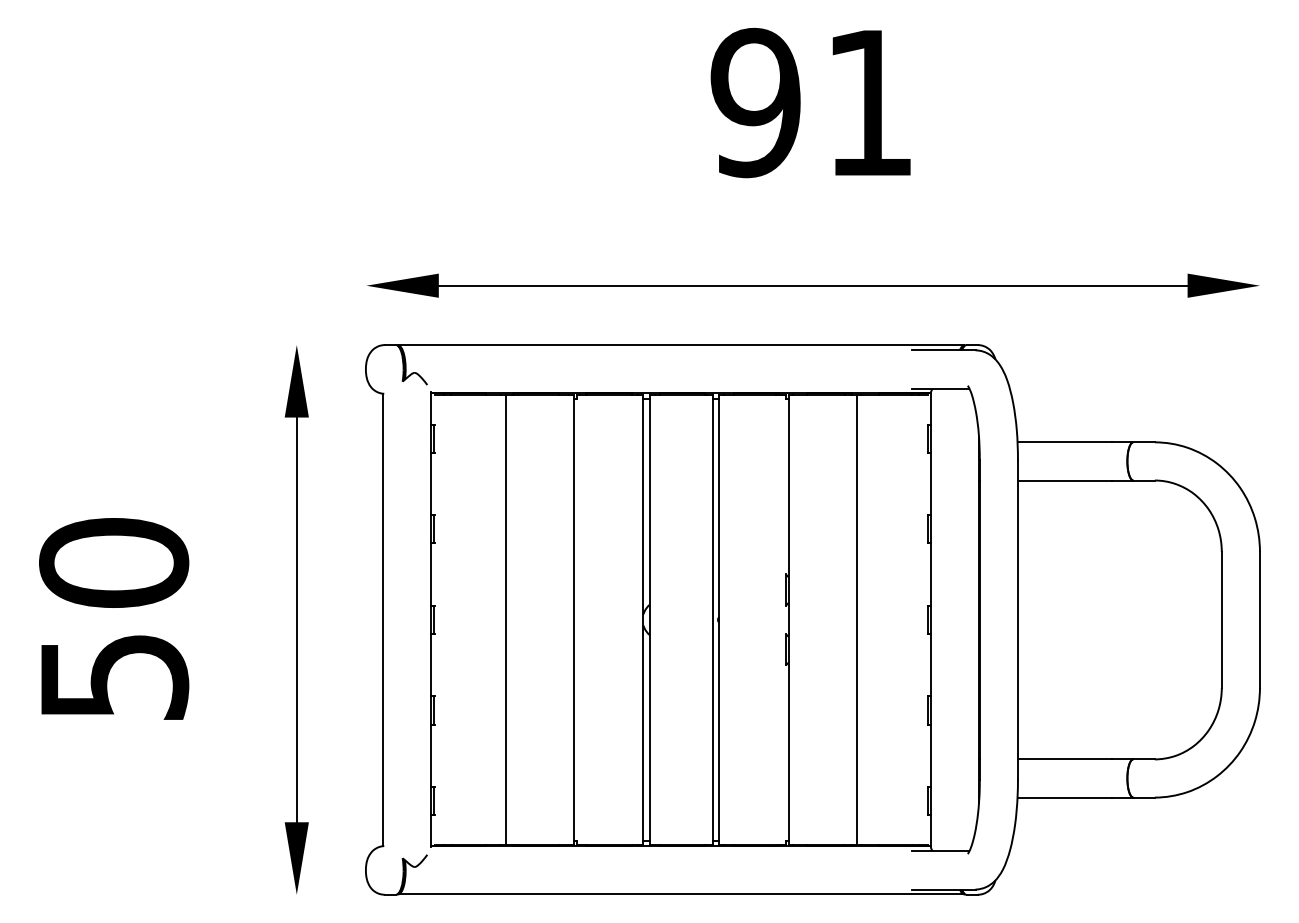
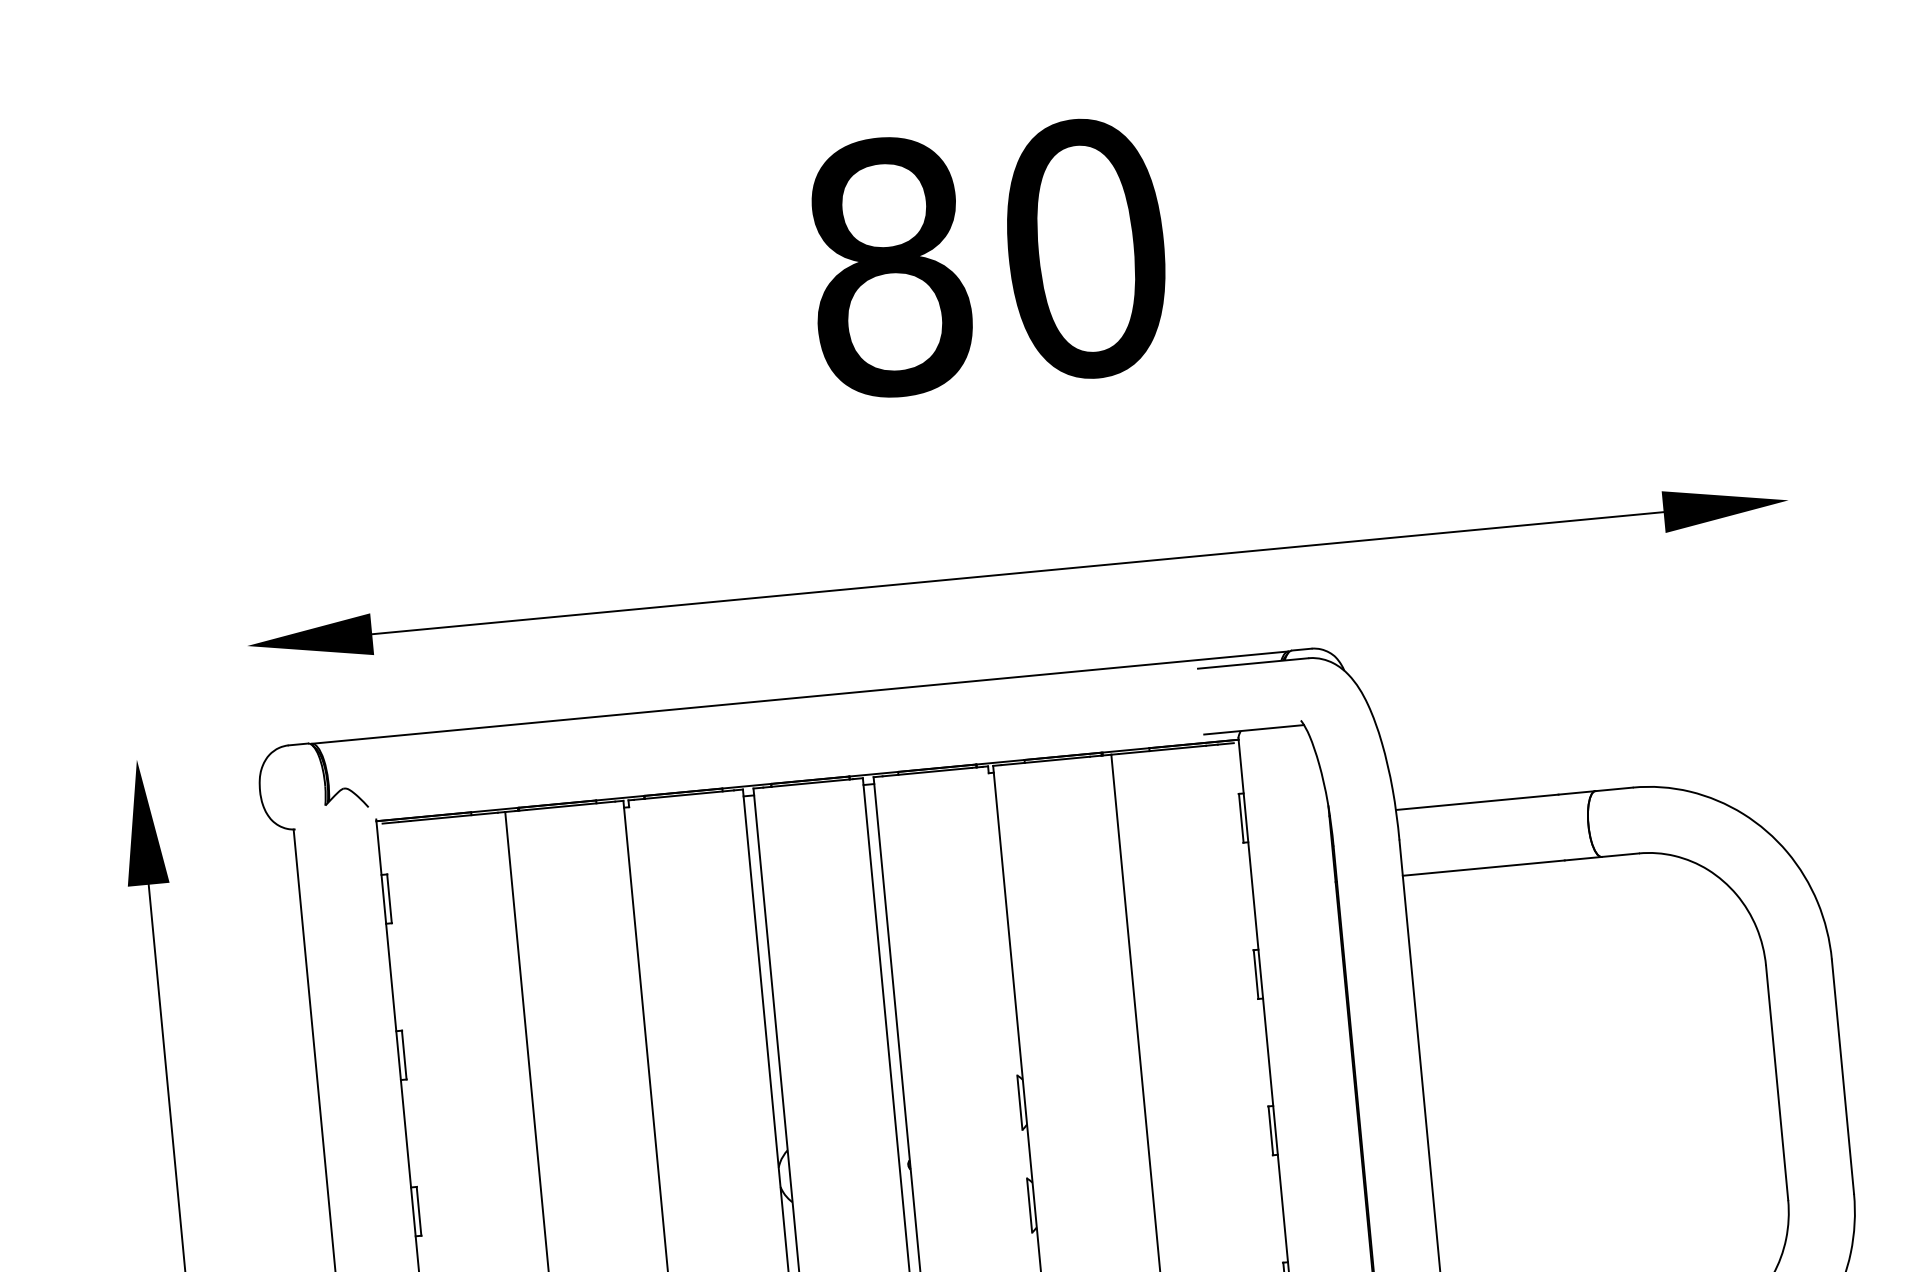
text: (812, 102) -> (986, 257), 91 -> 80

